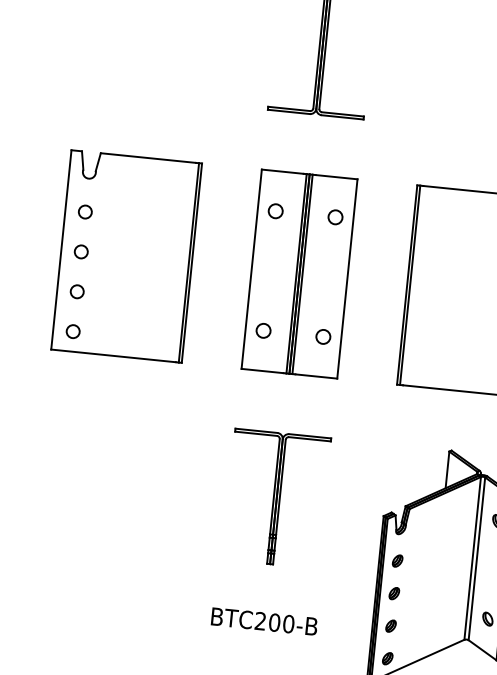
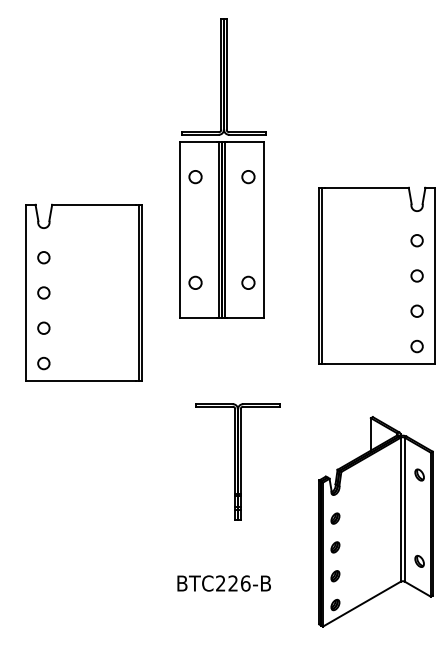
part: (126, 255) -> (83, 292), moved
part: (299, 273) -> (221, 229), moved
part: (276, 498) -> (237, 461), moved
text: (281, 623) -> (239, 583), BTC200-B -> BTC226-B

